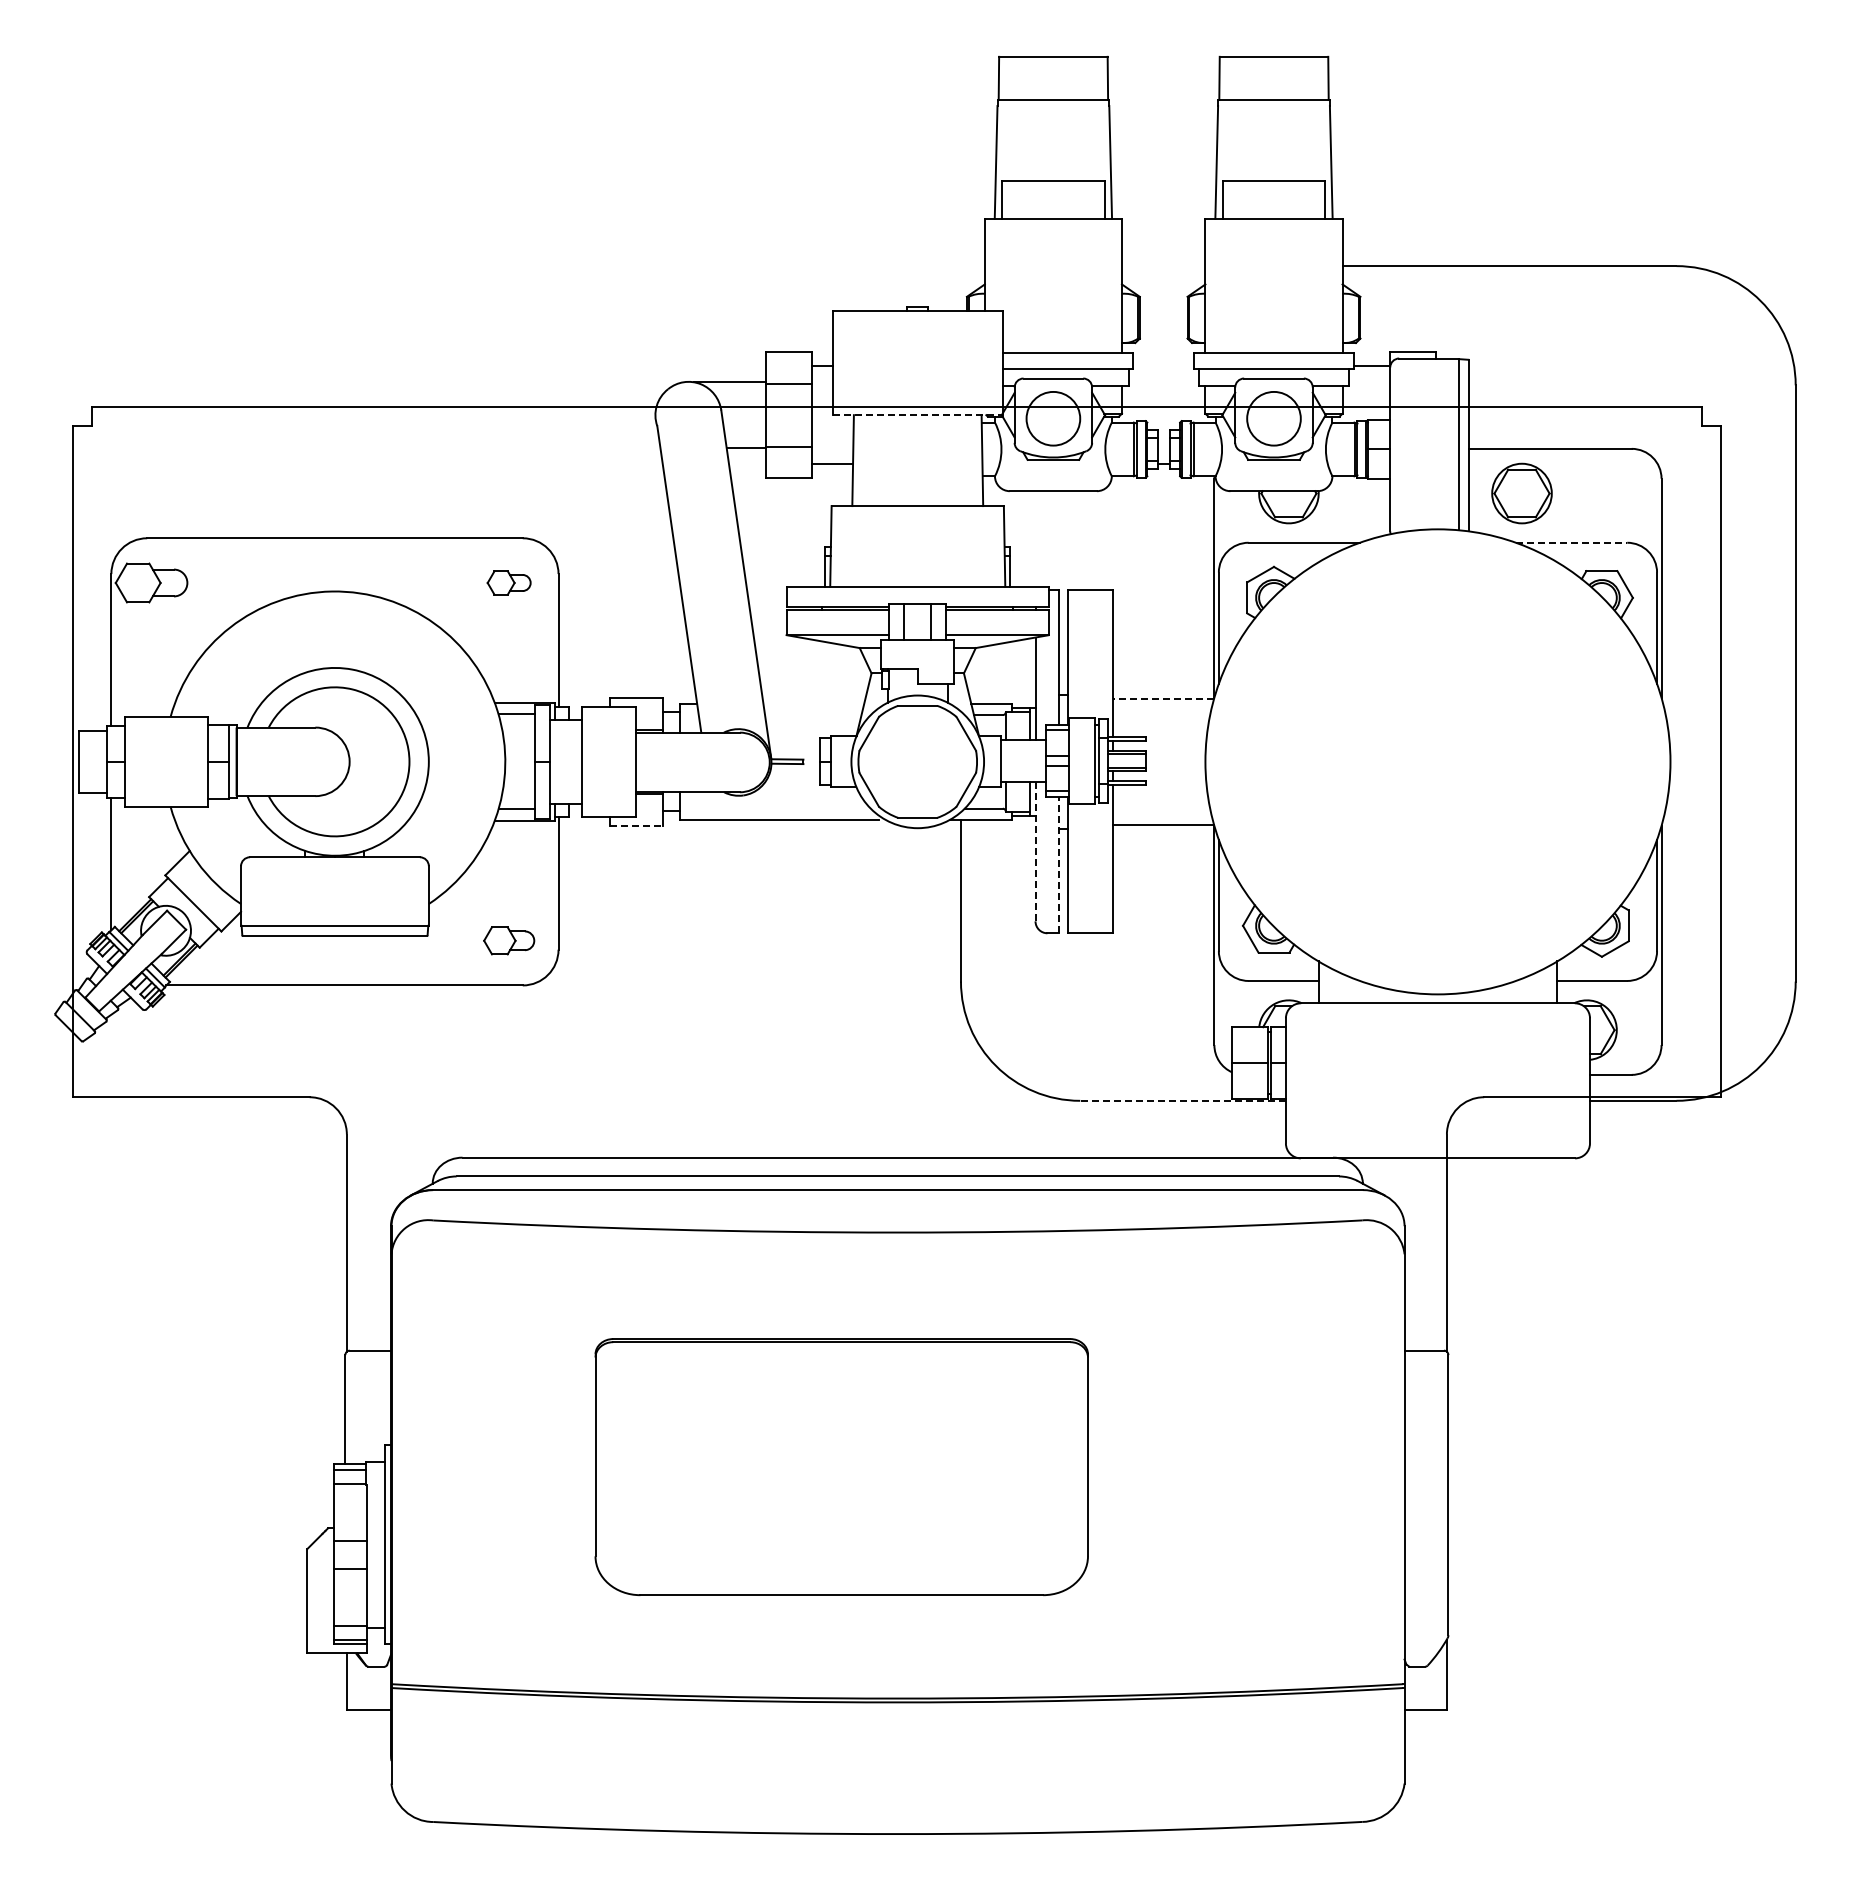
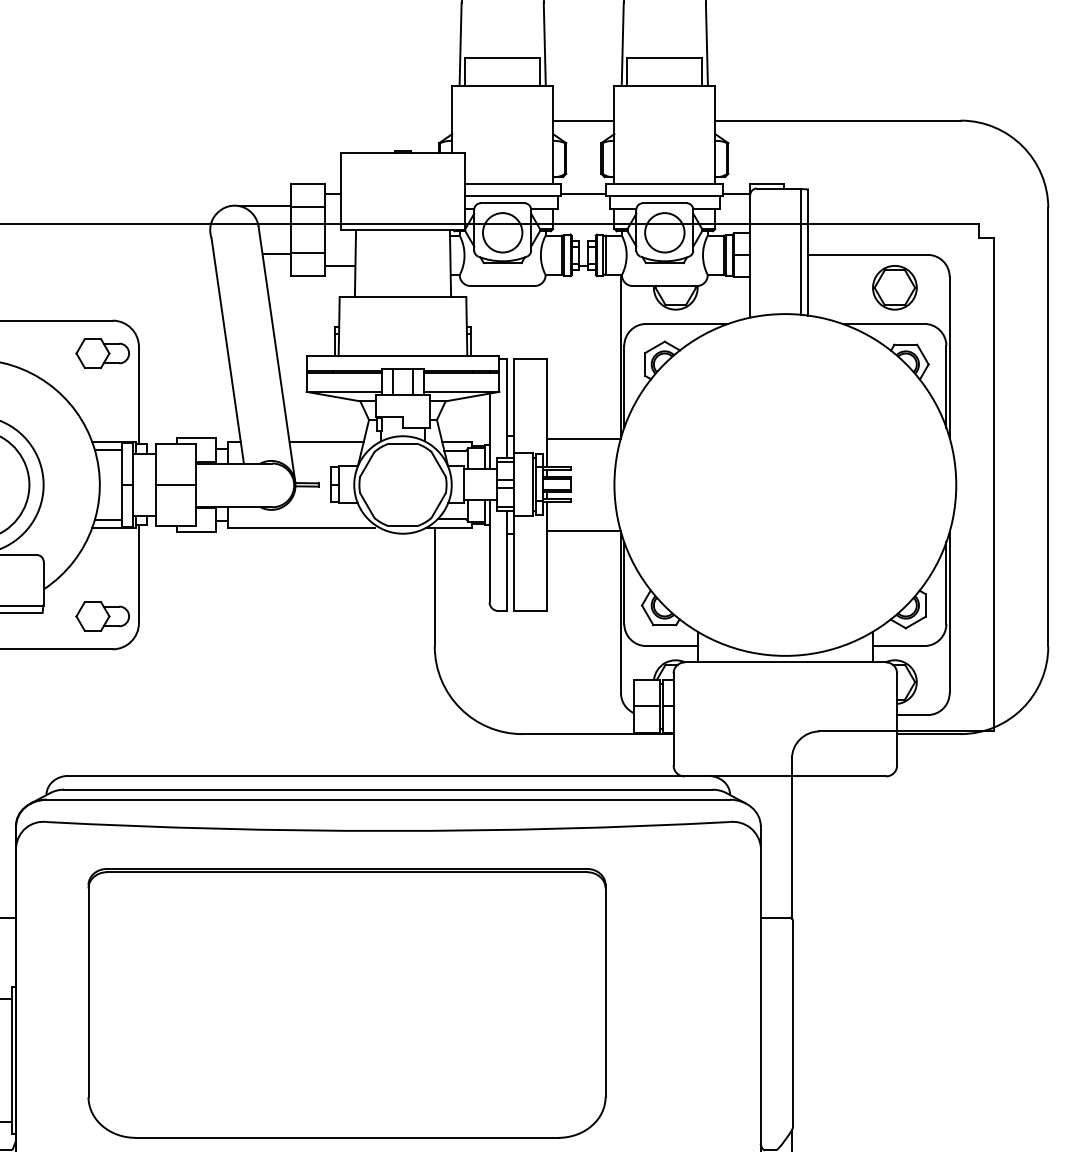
line: (1163, 266) -> (583, 120), added
line: (1163, 365) -> (583, 193), added
line: (917, 415) -> (402, 230), dashed -> solid
part: (1521, 493) -> (894, 287), moved
line: (1571, 542) -> (883, 323), dashed -> solid
part: (508, 582) -> (102, 353), size x1.67
line: (1163, 698) -> (583, 438), dashed -> solid
line: (813, 703) -> (326, 442), added
line: (608, 761) -> (175, 484), added
line: (636, 825) -> (196, 531), dashed -> solid
line: (1035, 851) -> (489, 550), dashed -> solid
line: (1059, 864) -> (507, 560), dashed -> solid
part: (508, 940) -> (102, 616), size x1.43
line: (1183, 1100) -> (598, 733), dashed -> solid
part: (841, 1466) -> (346, 1002), size x1.43

